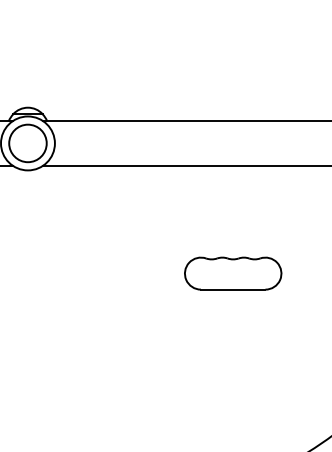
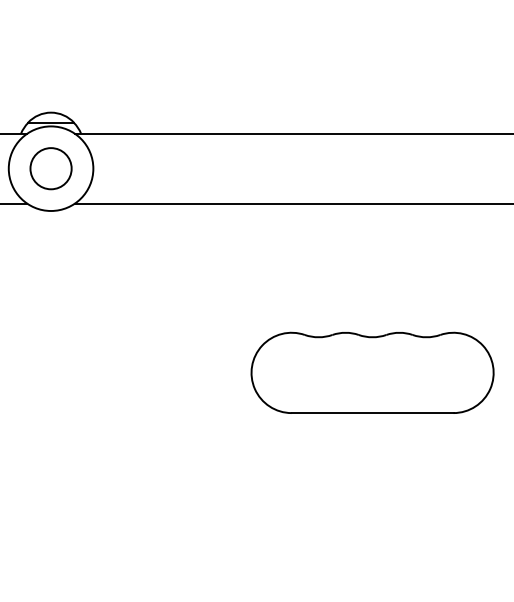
circle: (27, 143) -> (50, 168), size x0.7
part: (233, 273) -> (373, 372), size x1.6

